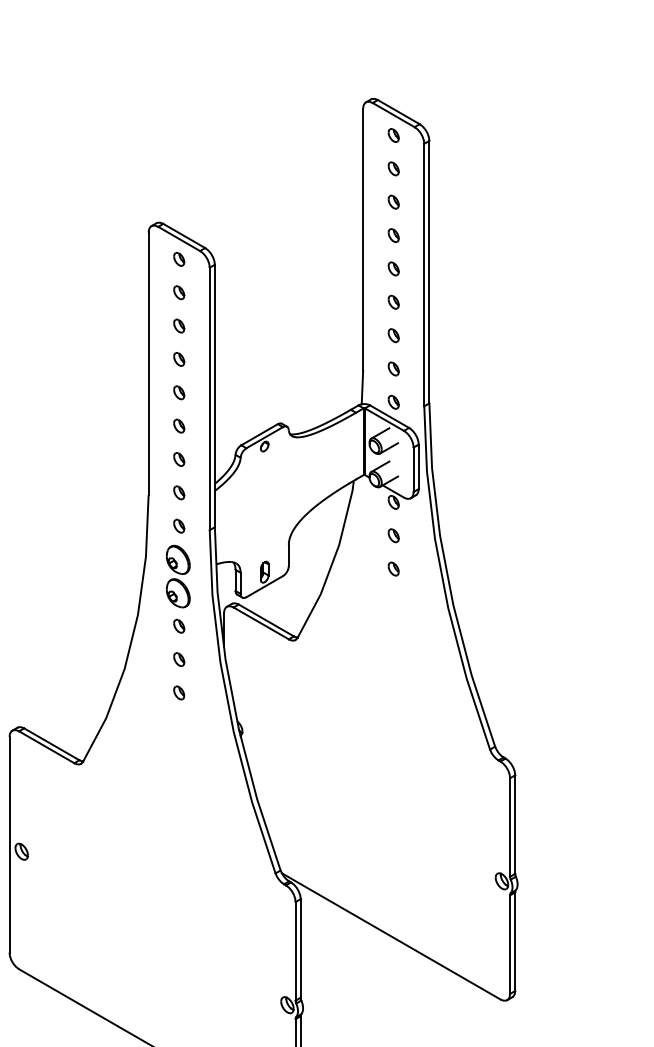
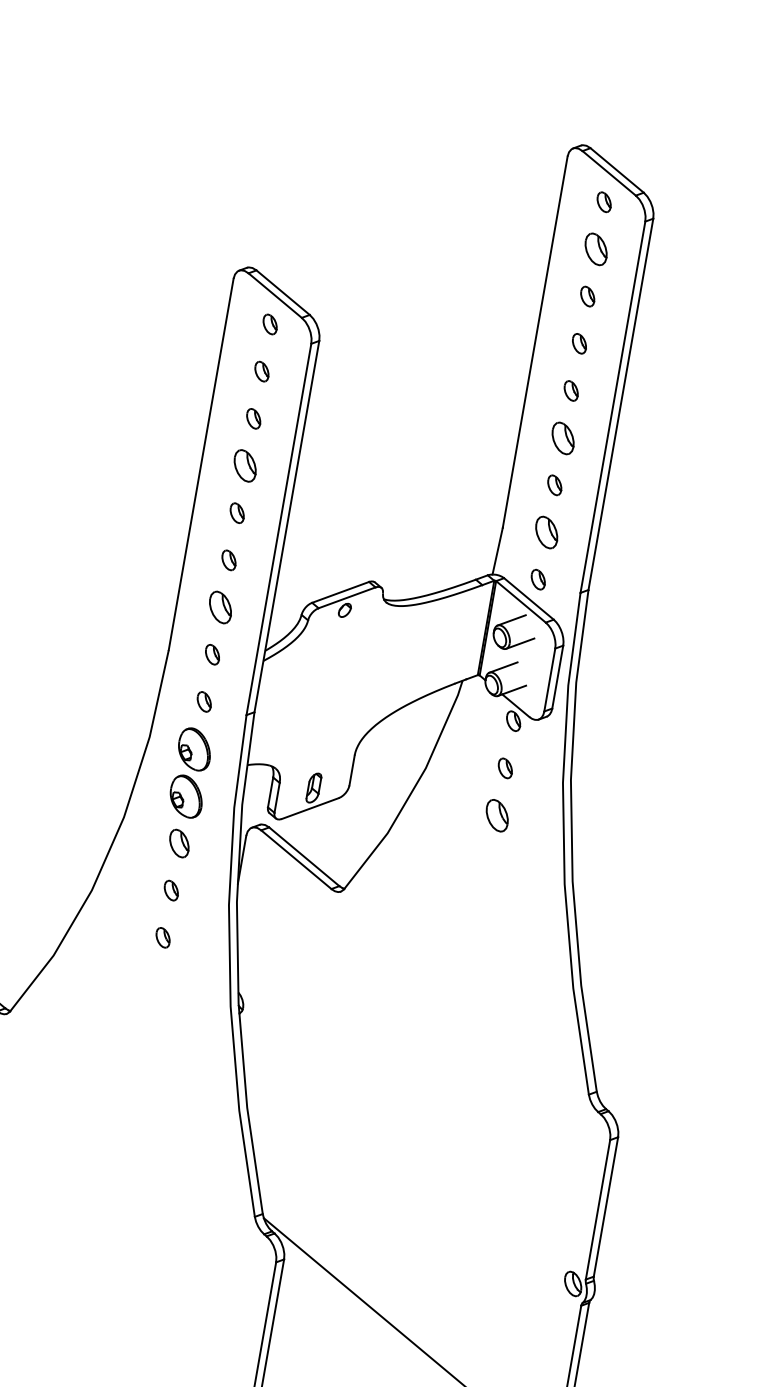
part: (393, 168) -> (595, 248), size x1.6
part: (393, 301) -> (562, 436), size x1.6
part: (179, 359) -> (245, 466), size x1.6
part: (393, 368) -> (546, 531), size x1.6
part: (179, 459) -> (221, 607), size x1.6
part: (393, 568) -> (496, 814), size x1.6
part: (179, 625) -> (180, 842), size x1.4

